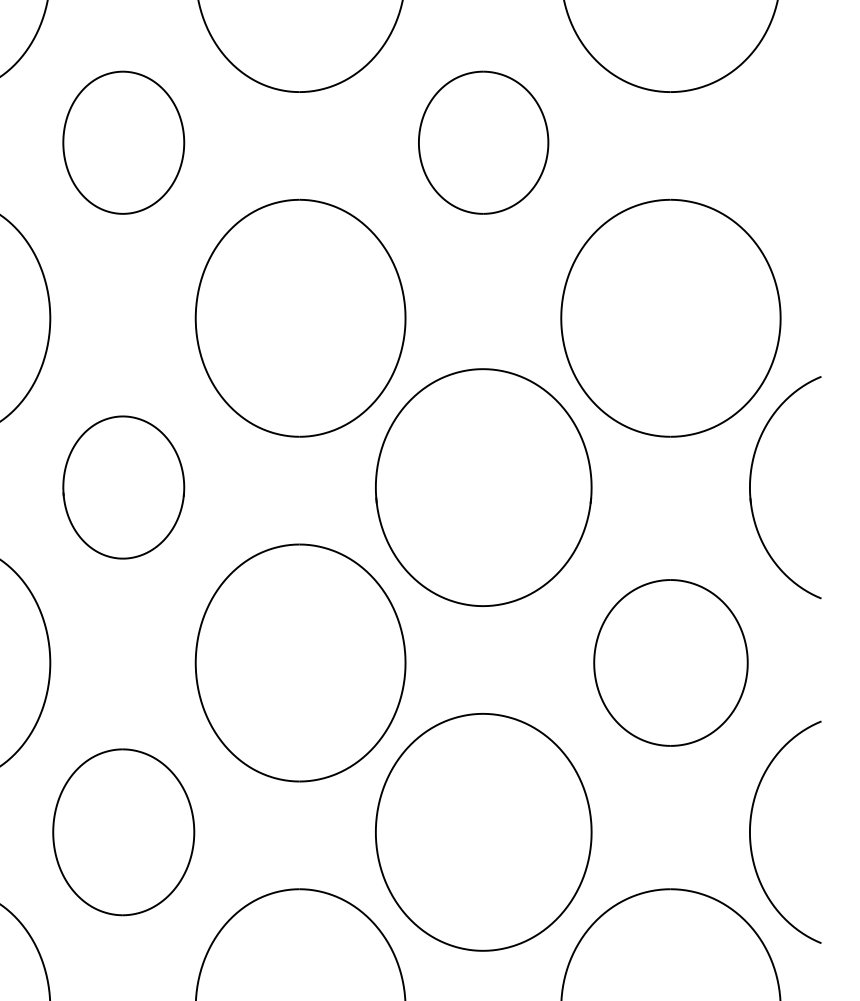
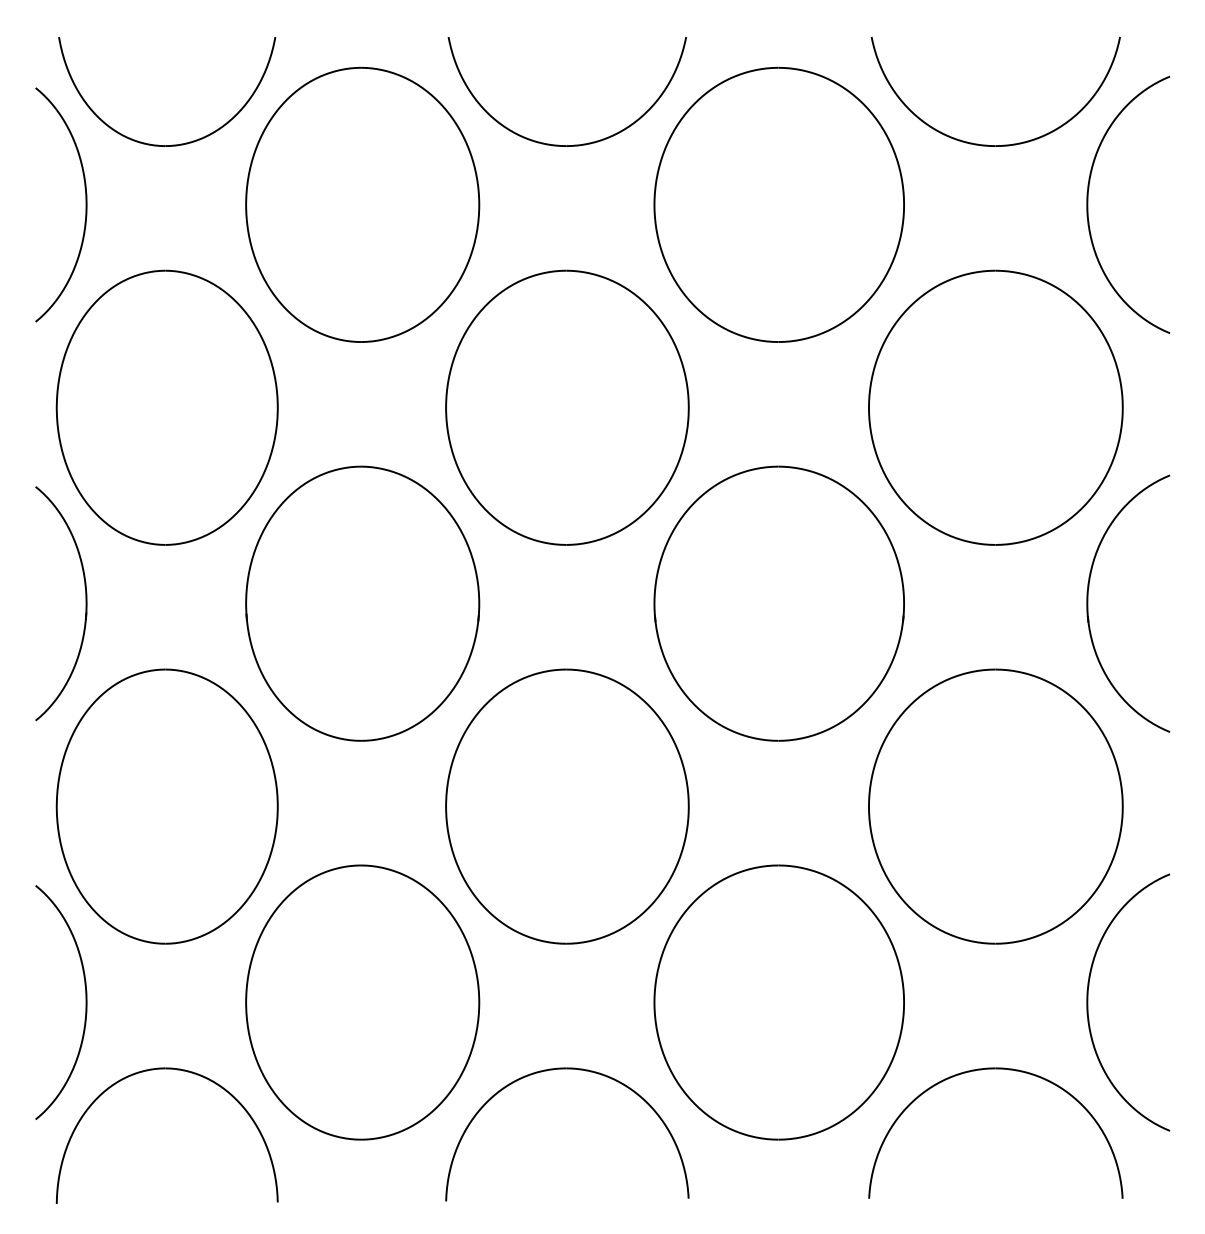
part: (123, 142) -> (362, 204), size x1.67
part: (483, 142) -> (778, 204), size x1.67
curve: (750, 142) -> (1088, 204), added
part: (123, 487) -> (362, 603), size x1.67
part: (670, 662) -> (995, 806), size x1.43
part: (123, 832) -> (362, 1002), size x1.43

